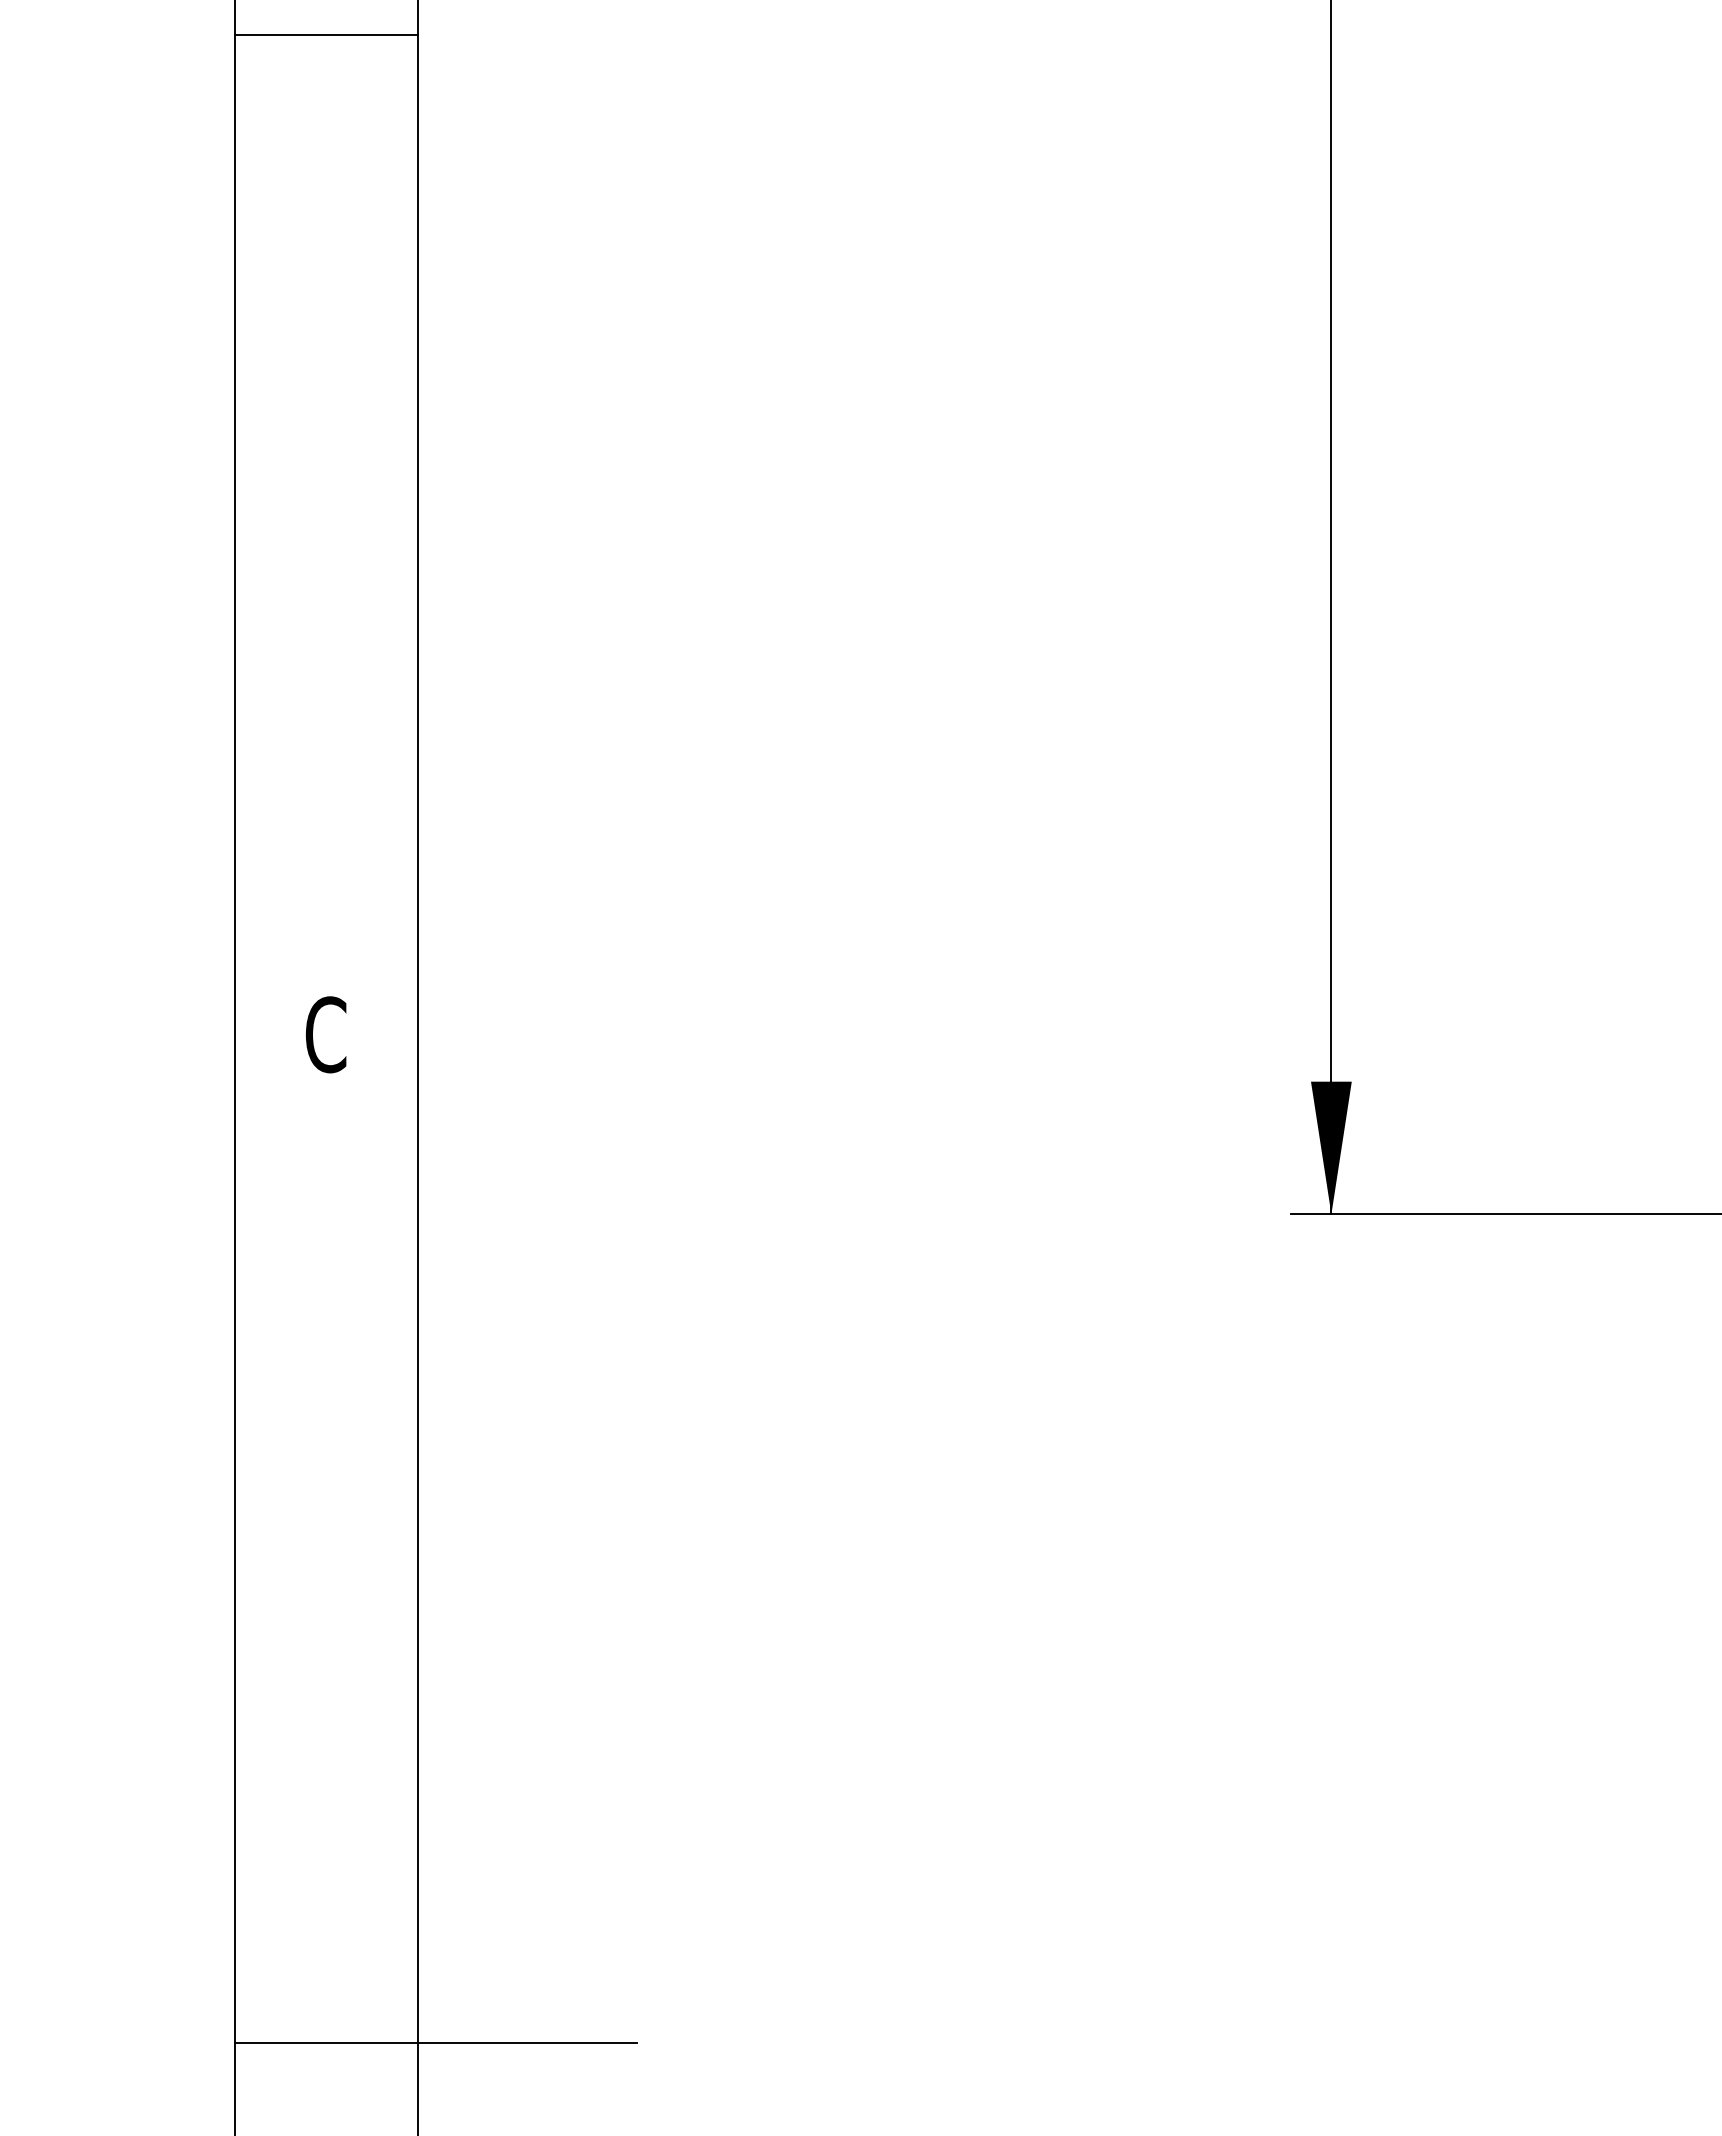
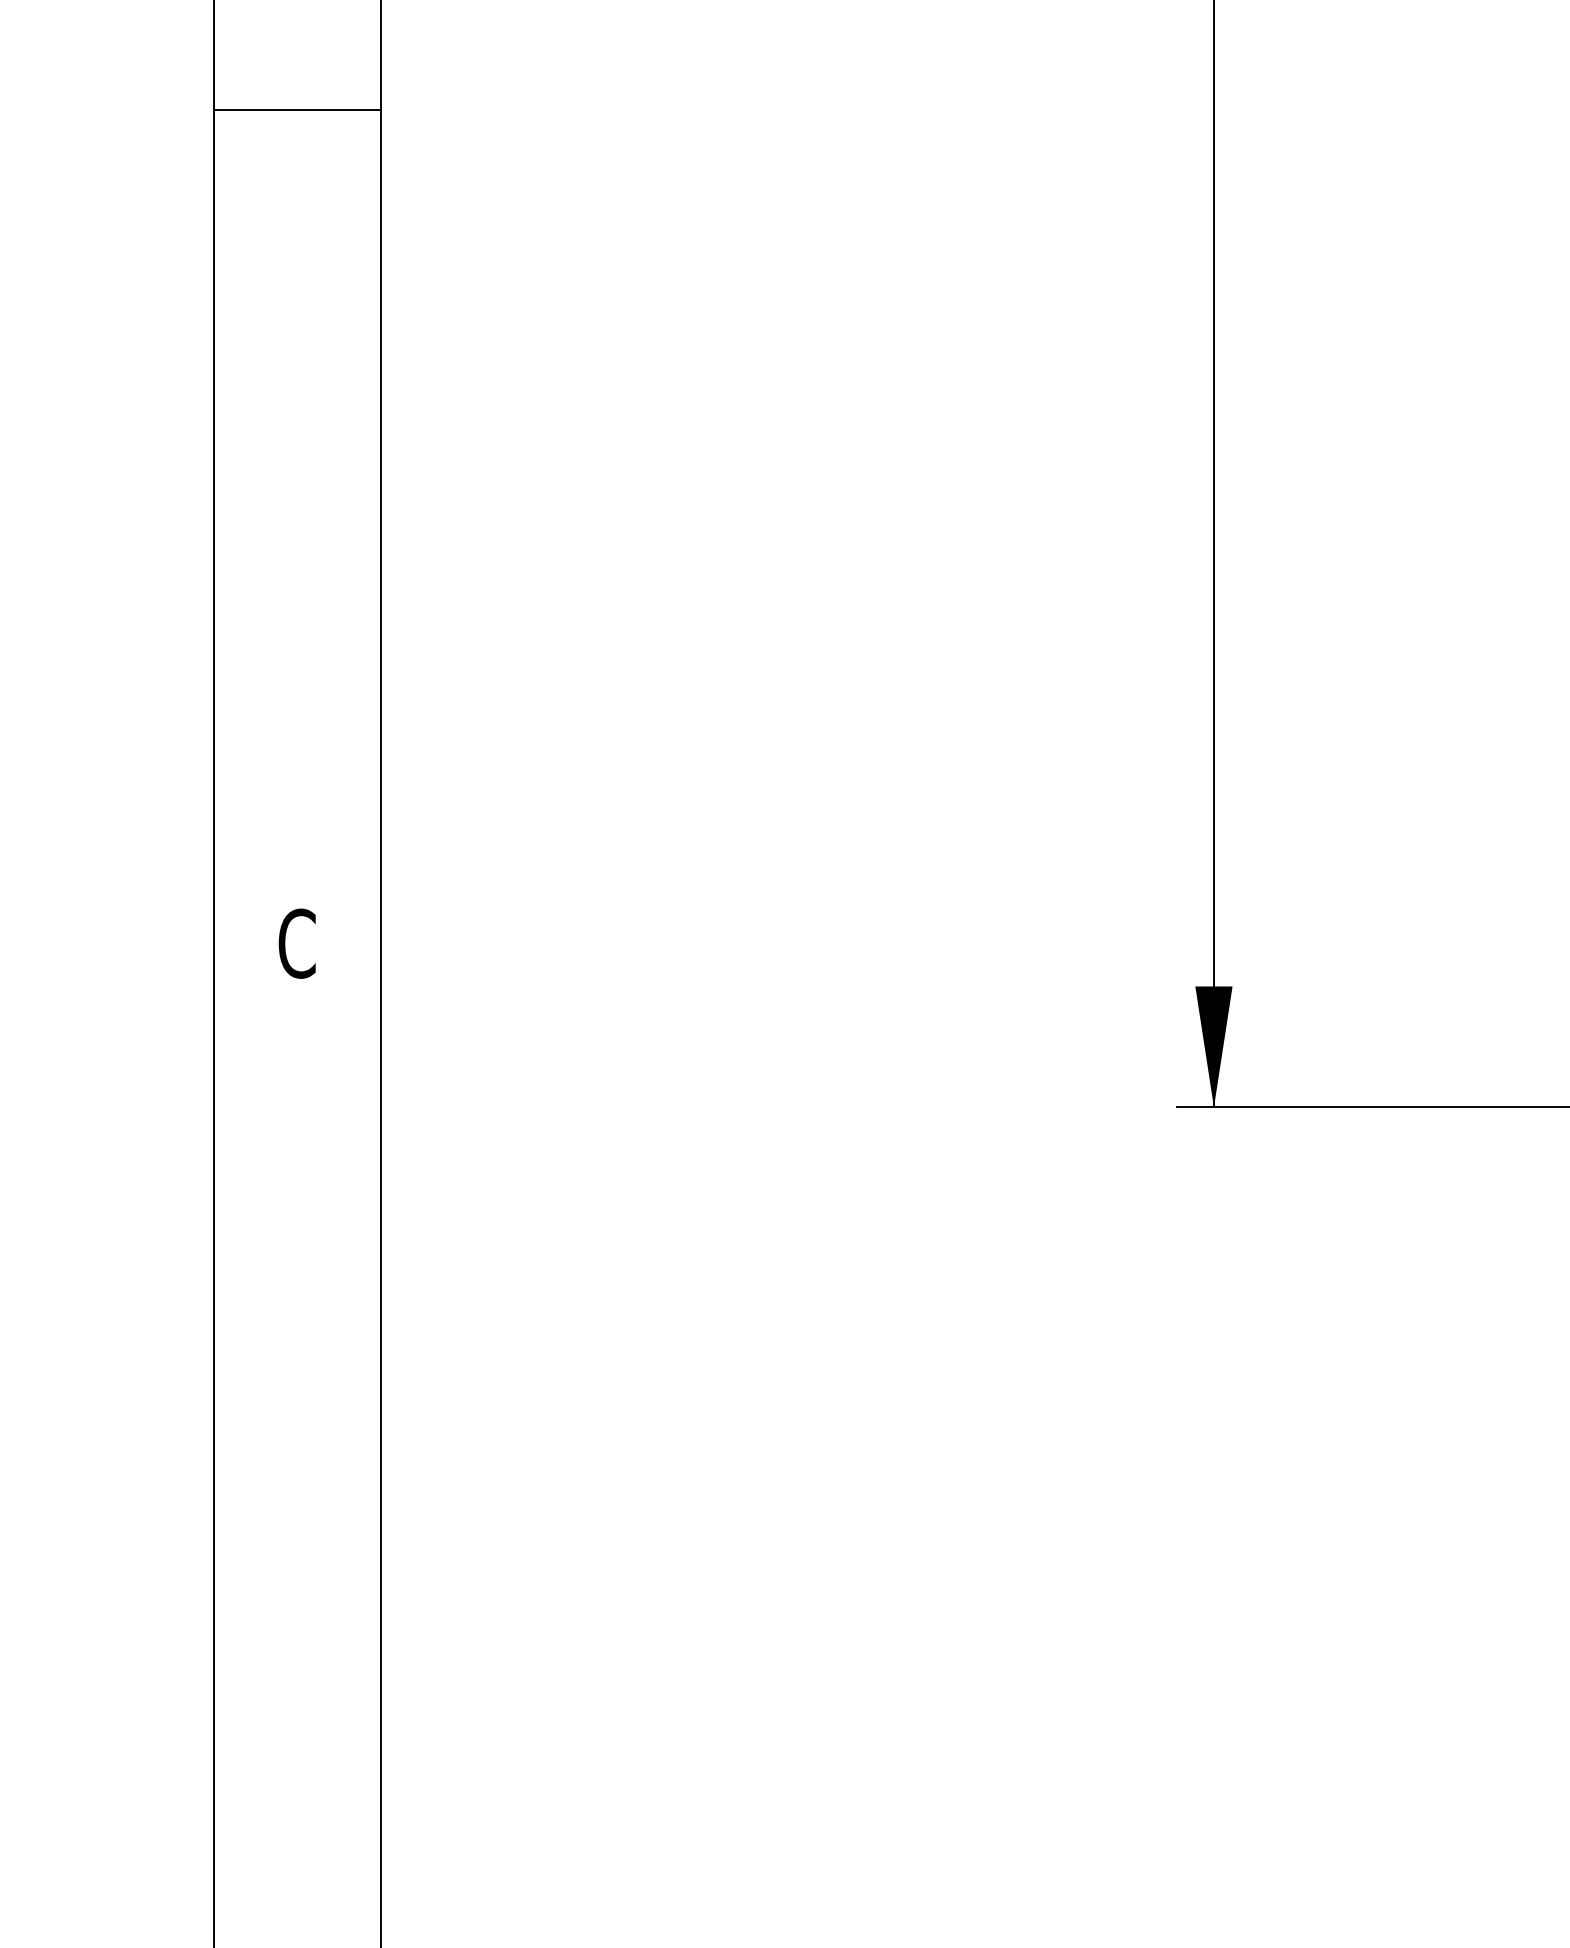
line: (326, 34) -> (297, 109), moved
line: (435, 2043) -> (396, 1863), removed

